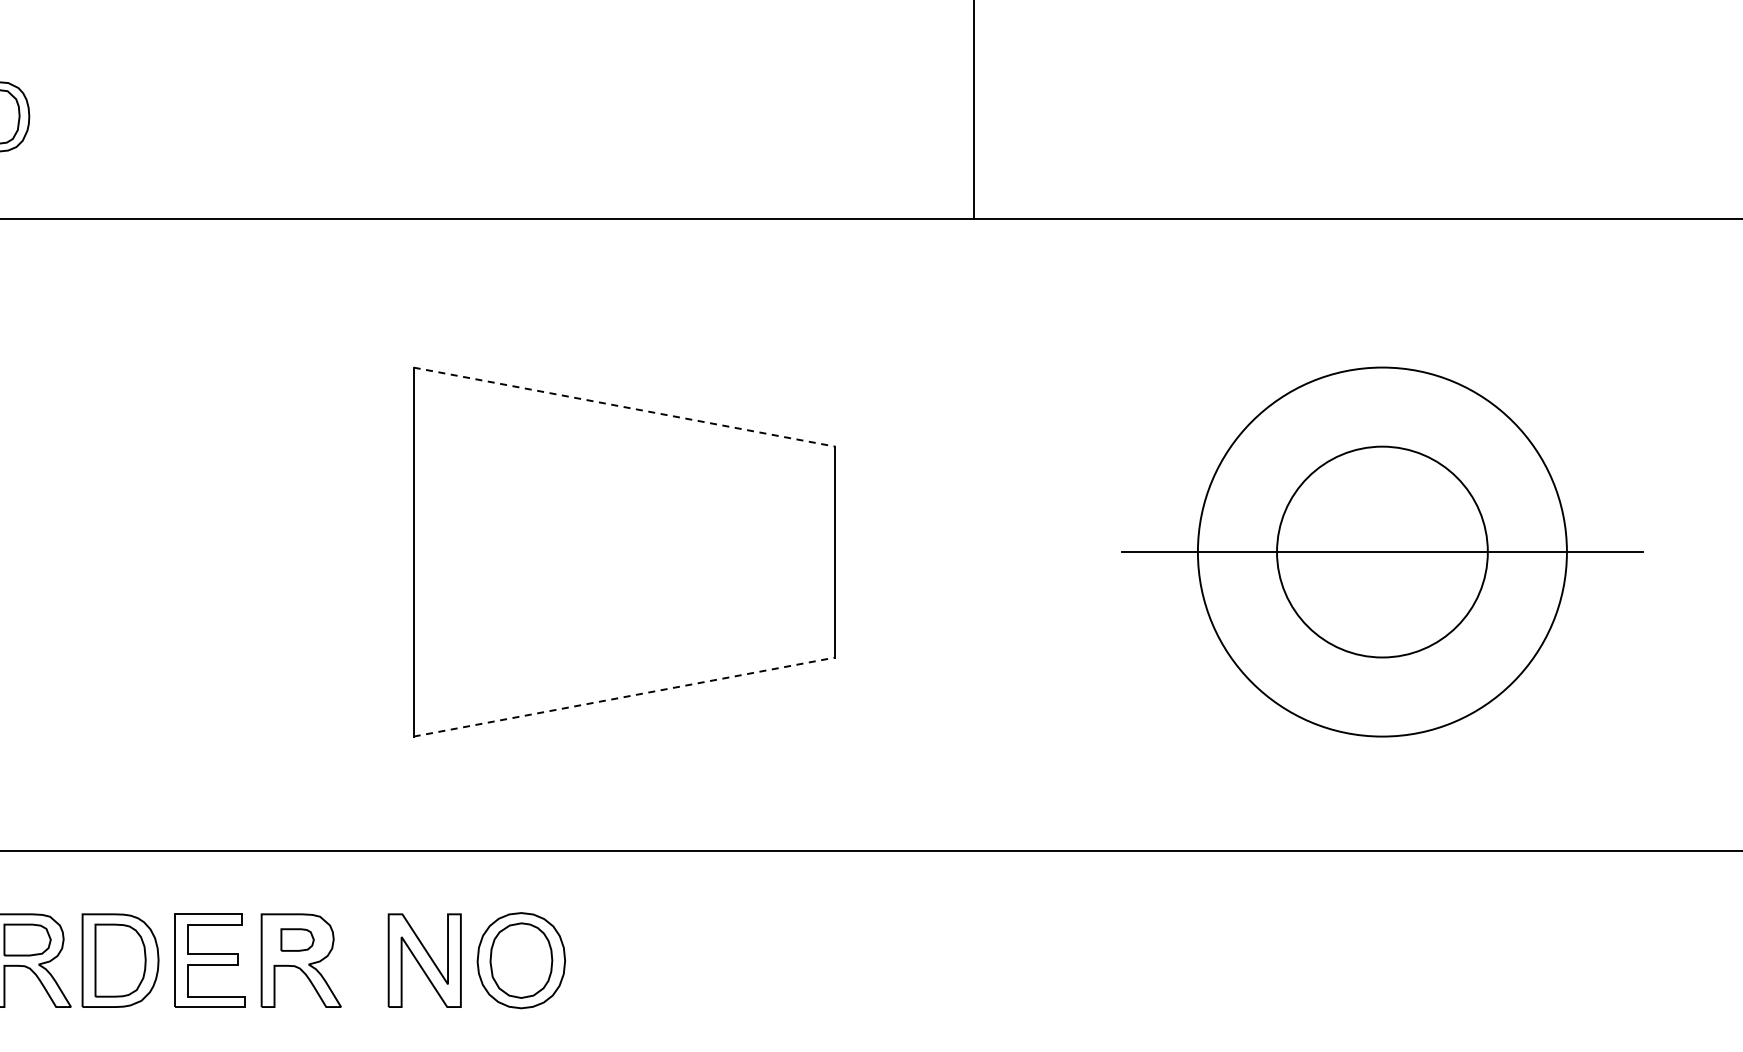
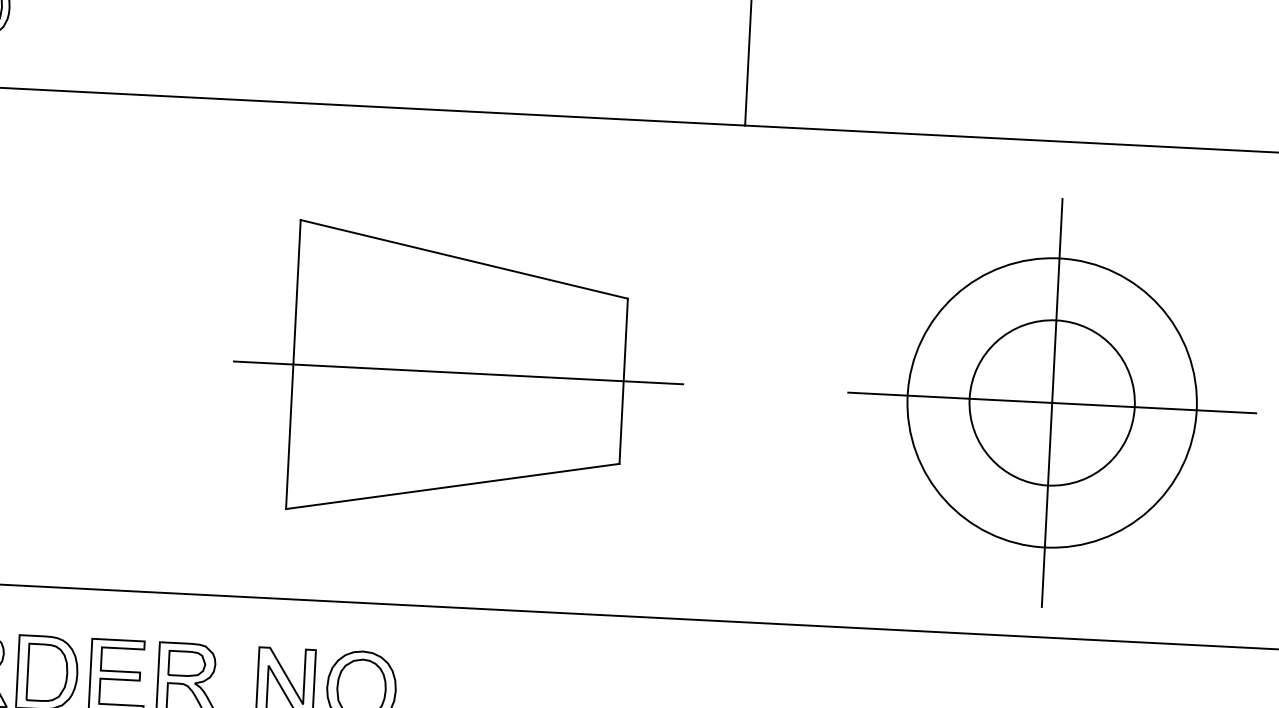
line: (624, 407) -> (464, 259), dashed -> solid
line: (1382, 551) -> (1052, 402), added
line: (624, 552) -> (458, 373), added
line: (624, 697) -> (452, 486), dashed -> solid
part: (297, 939) -> (186, 663), size x1.43

